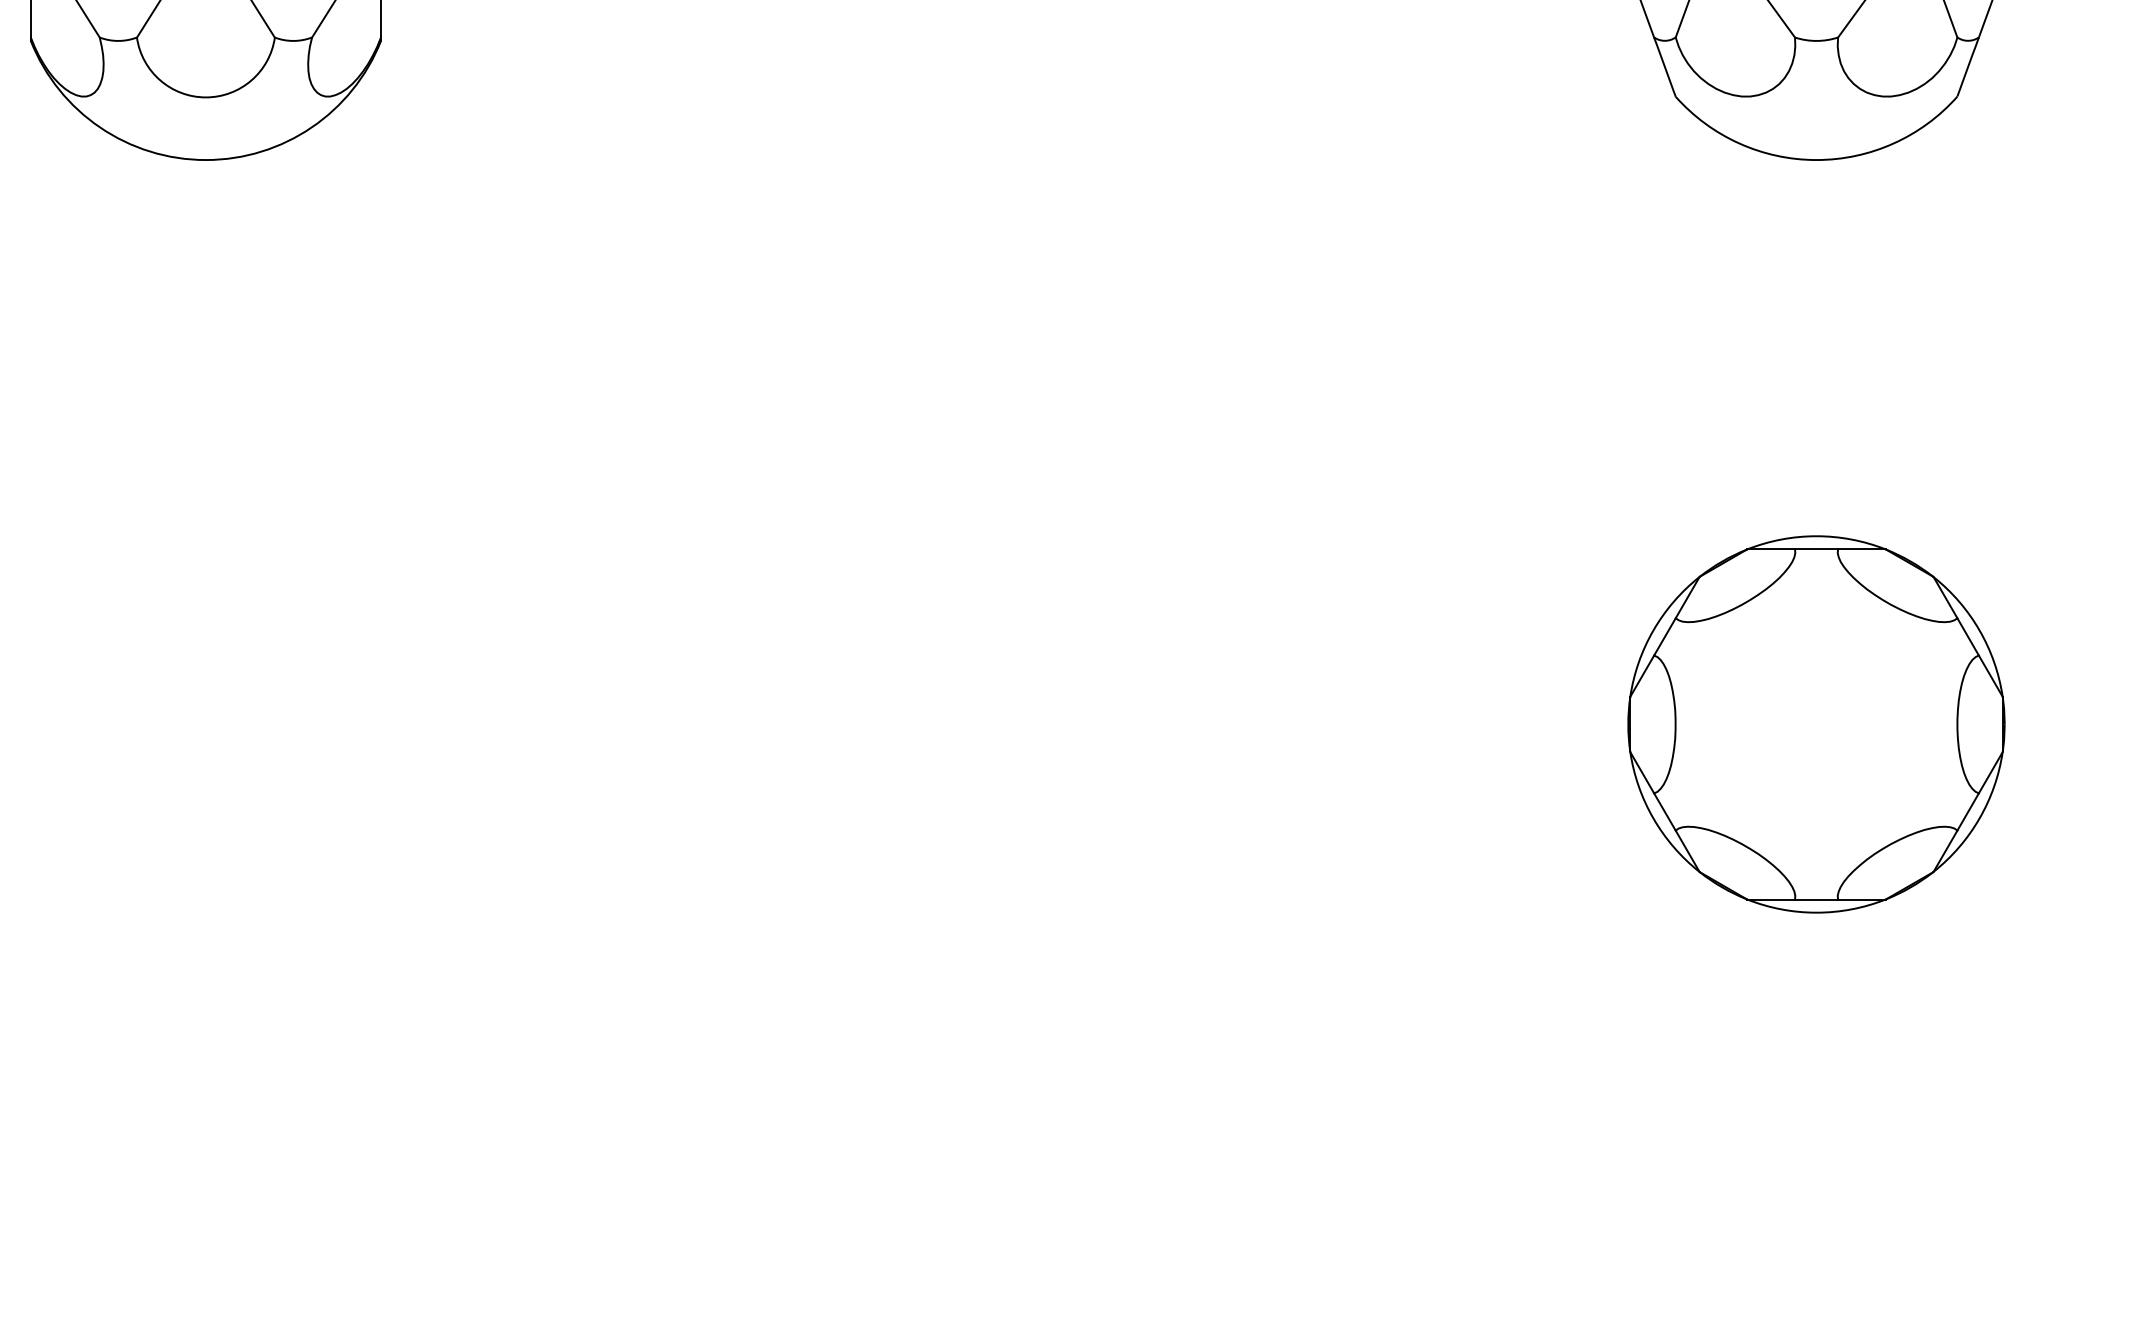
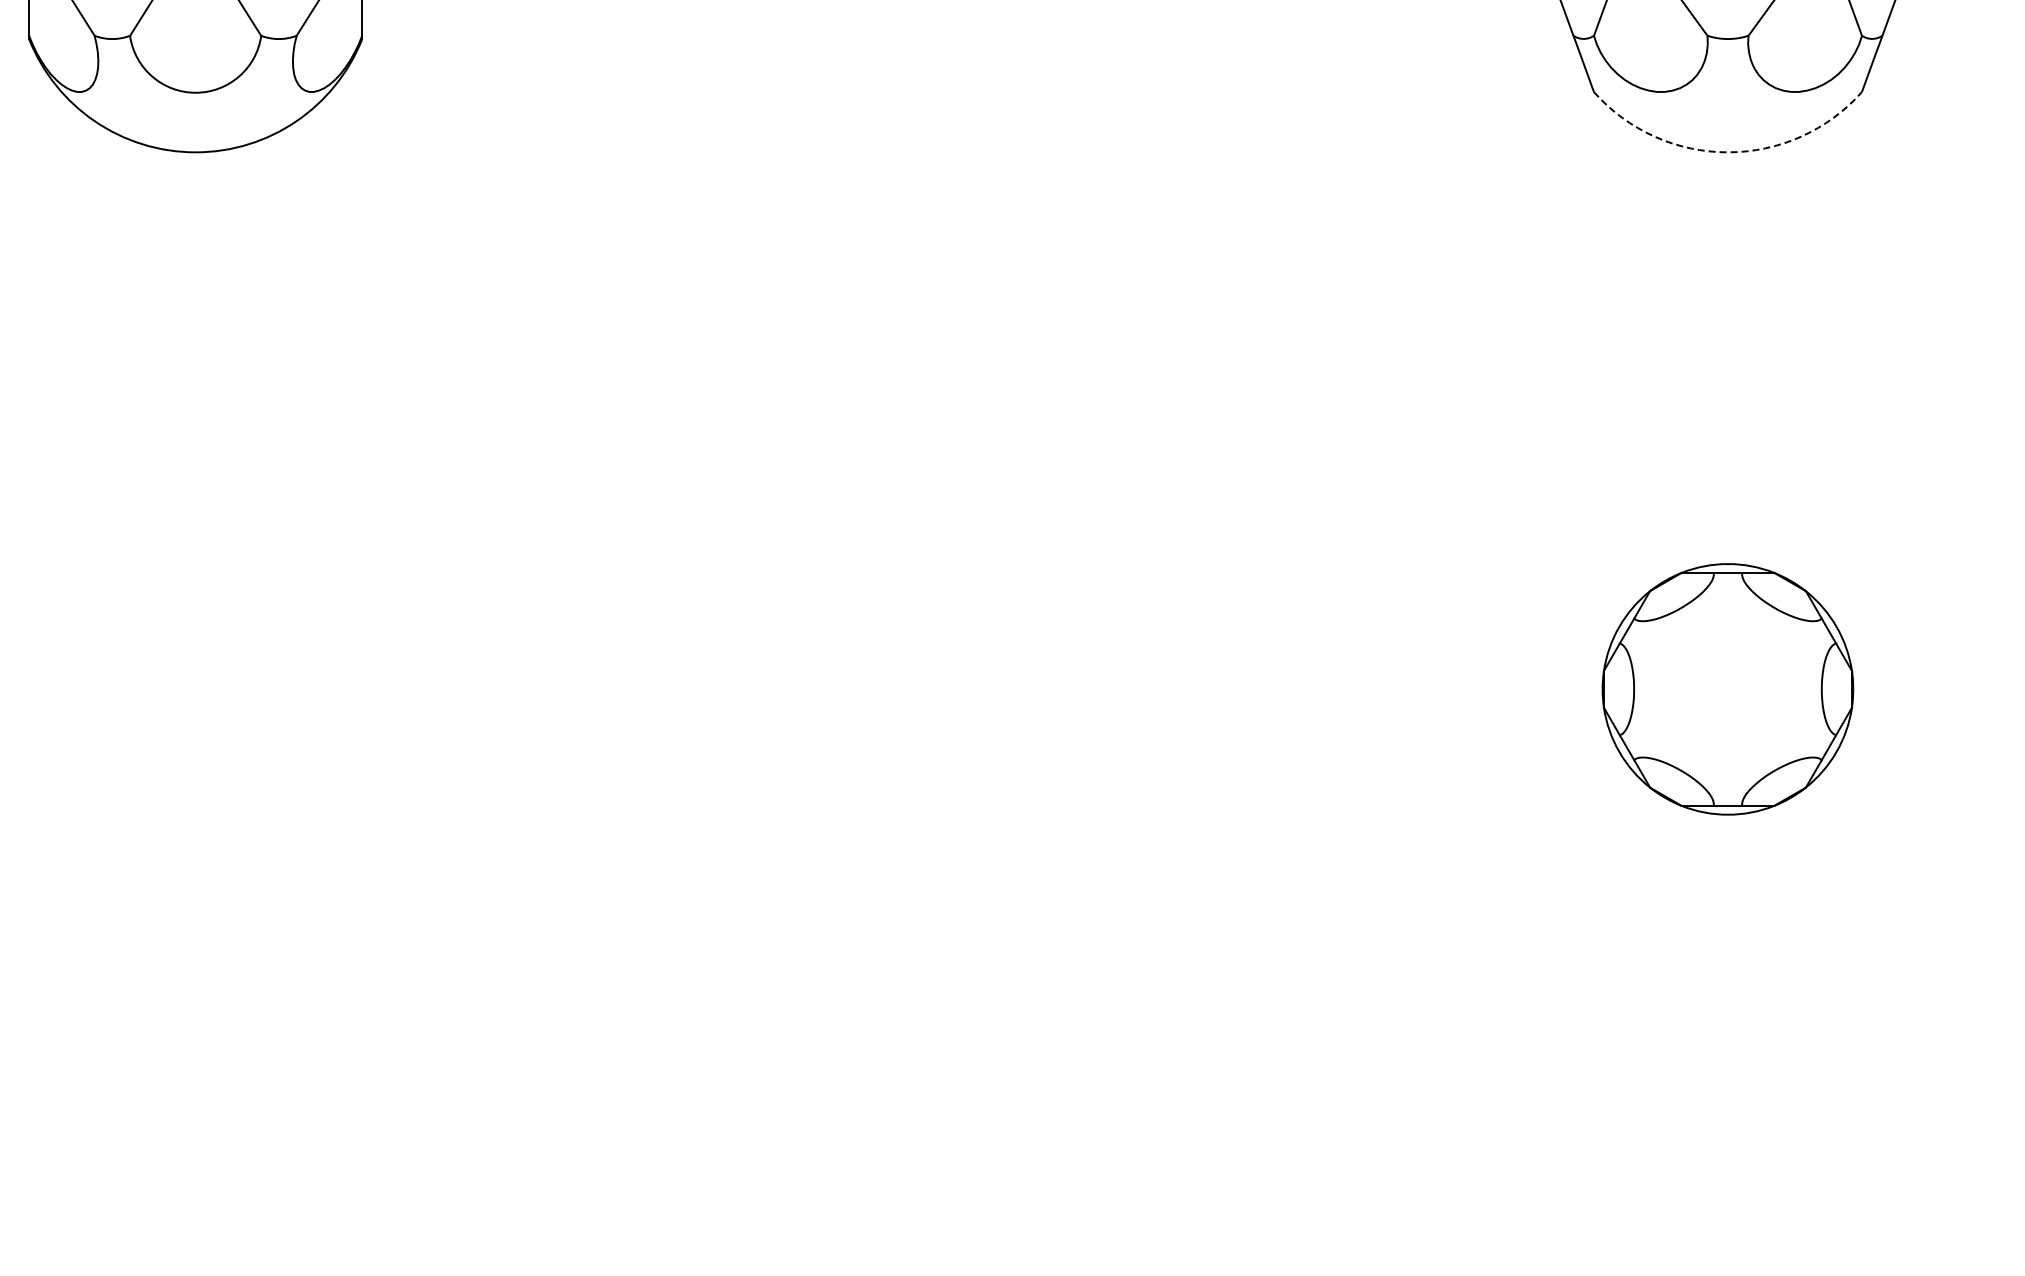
arc: (1816, 160) -> (1727, 152), solid -> dashed
part: (1816, 724) -> (1727, 689), size x0.7

